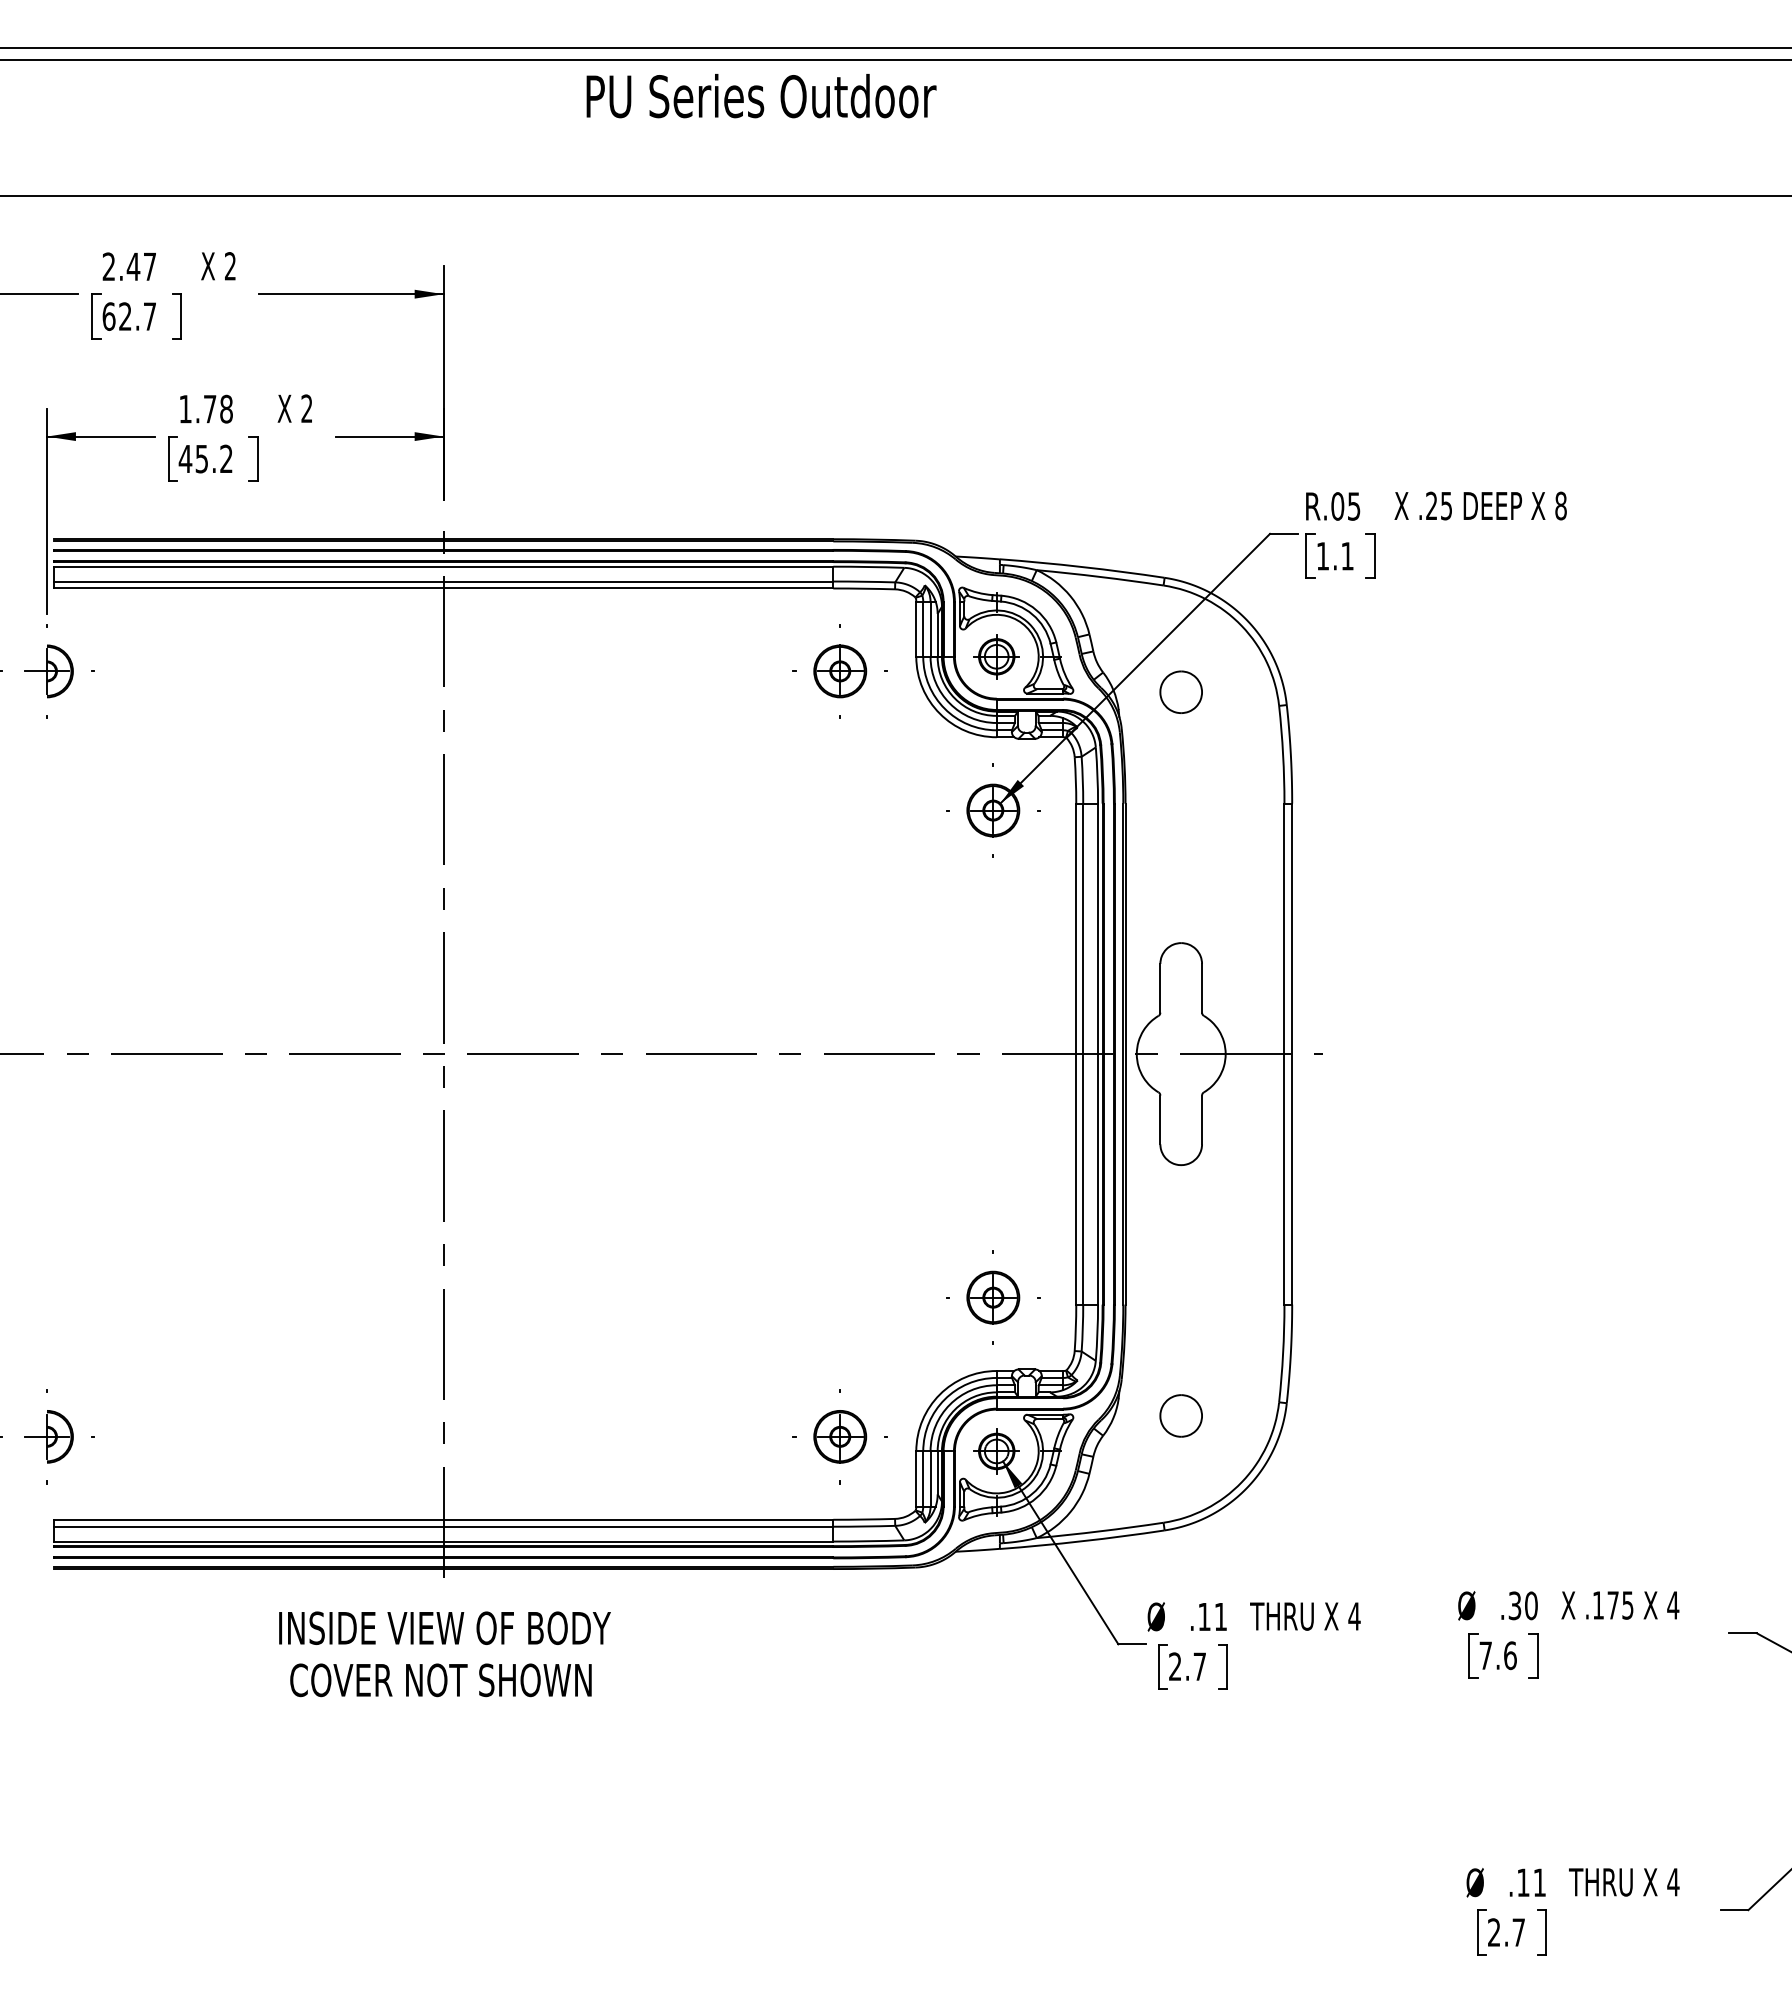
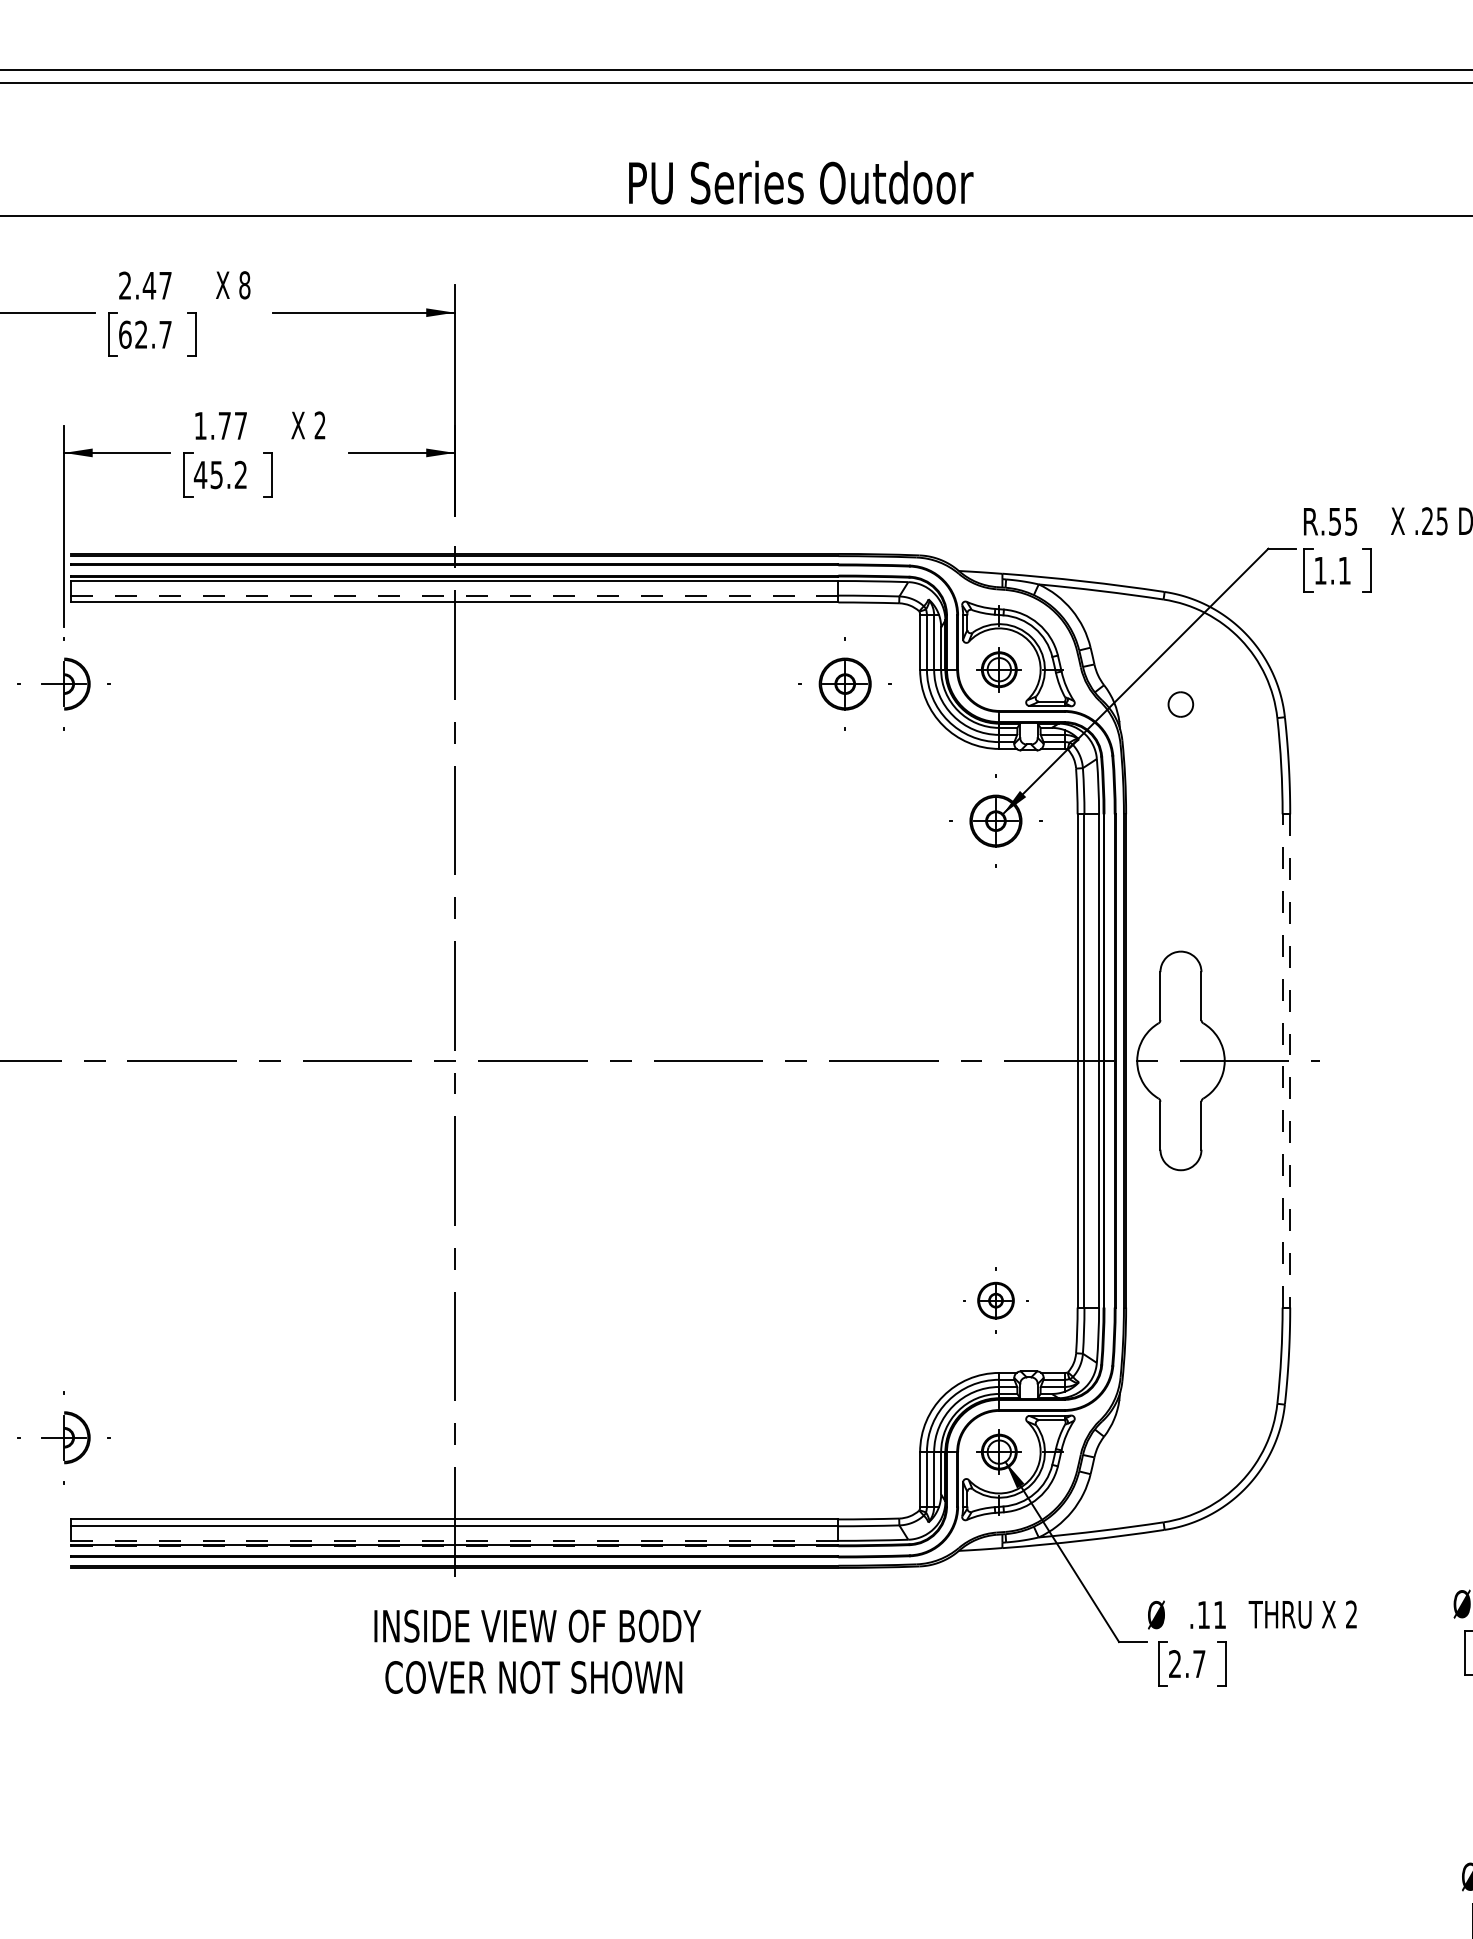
text: (761, 96) -> (801, 183), moved
text: (230, 266) -> (244, 285), 2 -> 8
text: (226, 408) -> (240, 425), 1.78 -> 1.77
text: (1337, 506) -> (1334, 521), R.05 -> R.55
line: (443, 581) -> (454, 595), solid -> dashed
part: (1180, 691) -> (1180, 703), size x0.6
line: (1284, 1054) -> (1282, 1061), solid -> dashed
line: (1292, 1054) -> (1290, 1061), solid -> dashed
part: (993, 1297) -> (996, 1300), size x0.7
part: (1180, 1415) -> (1180, 1416), removed
part: (839, 1436) -> (844, 1437), removed
line: (443, 1541) -> (454, 1540), solid -> dashed
line: (443, 1547) -> (454, 1546), solid -> dashed
text: (1354, 1616) -> (1351, 1614), 4 -> 2
text: (444, 1654) -> (537, 1652), moved

